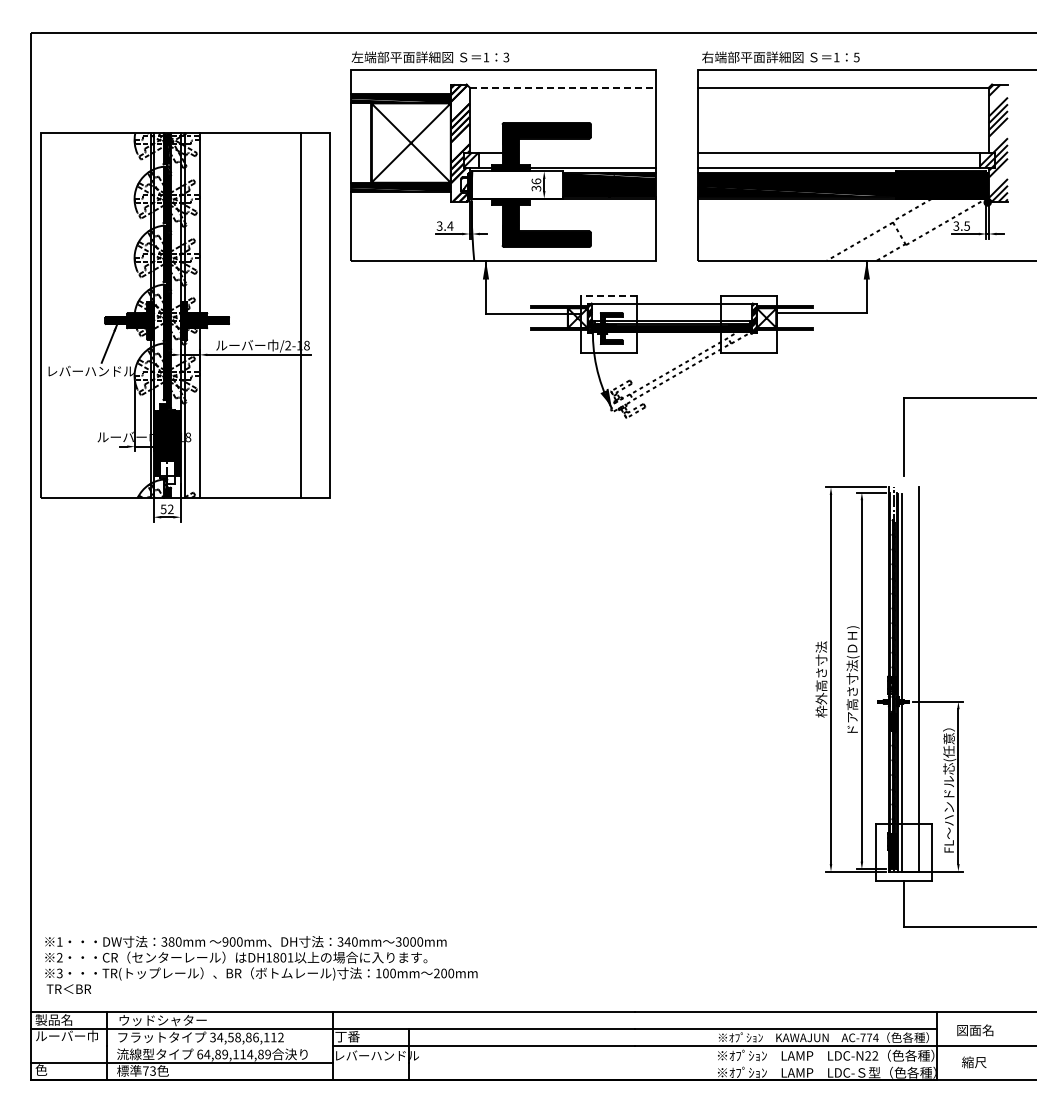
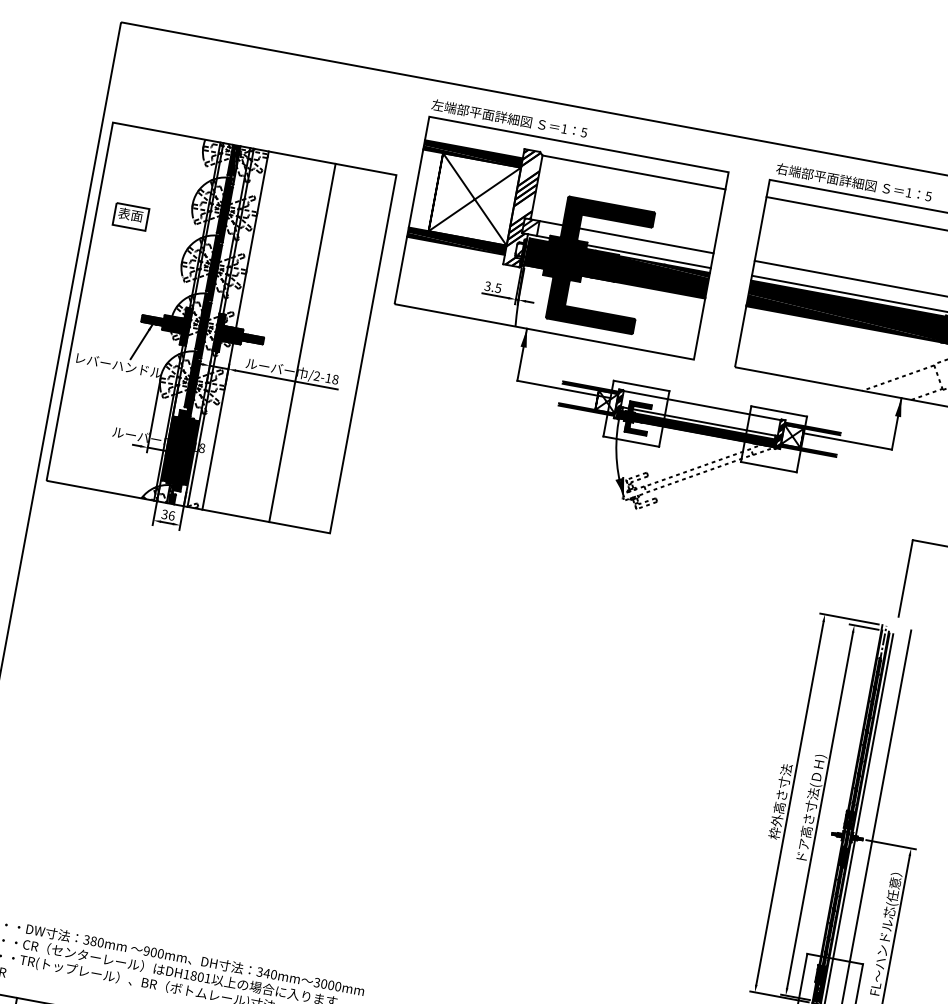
text: (506, 56) -> (584, 131), 3 -> 5
line: (563, 87) -> (634, 172), dashed -> solid
line: (587, 152) -> (646, 240), added
fill: (517, 184) -> (571, 259), added
part: (76, 222) -> (131, 216), added
text: (450, 225) -> (498, 287), 3.4 -> 3.5
line: (608, 296) -> (640, 386), dashed -> solid
line: (300, 315) -> (302, 342), moved
fill: (166, 472) -> (174, 478), added
text: (167, 509) -> (168, 515), 52 -> 36

